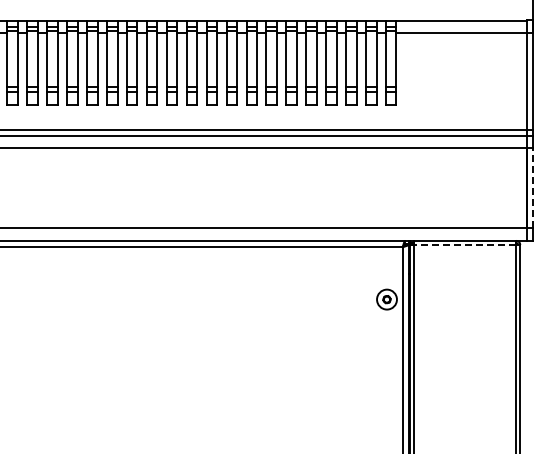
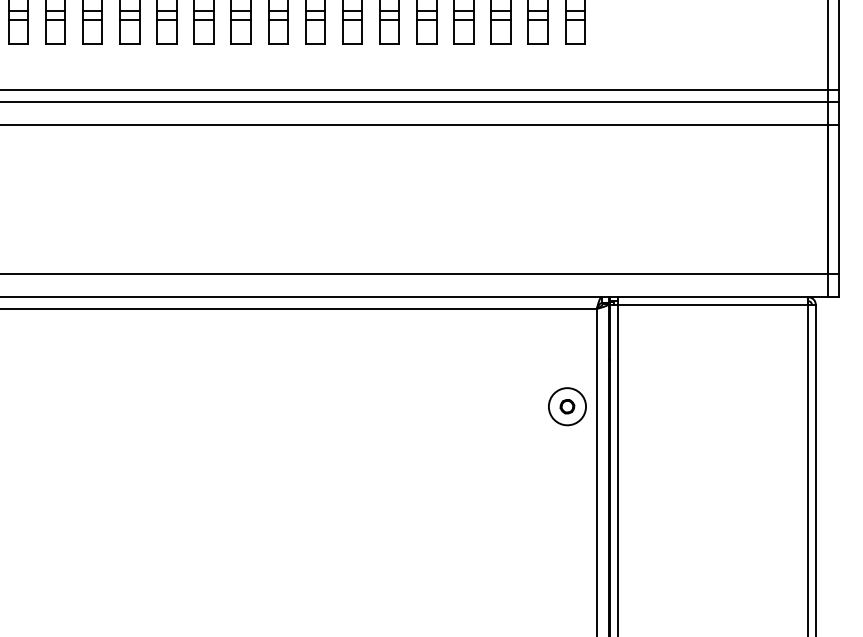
line: (532, 188) -> (838, 199), dashed -> solid
line: (465, 245) -> (713, 305), dashed -> solid

